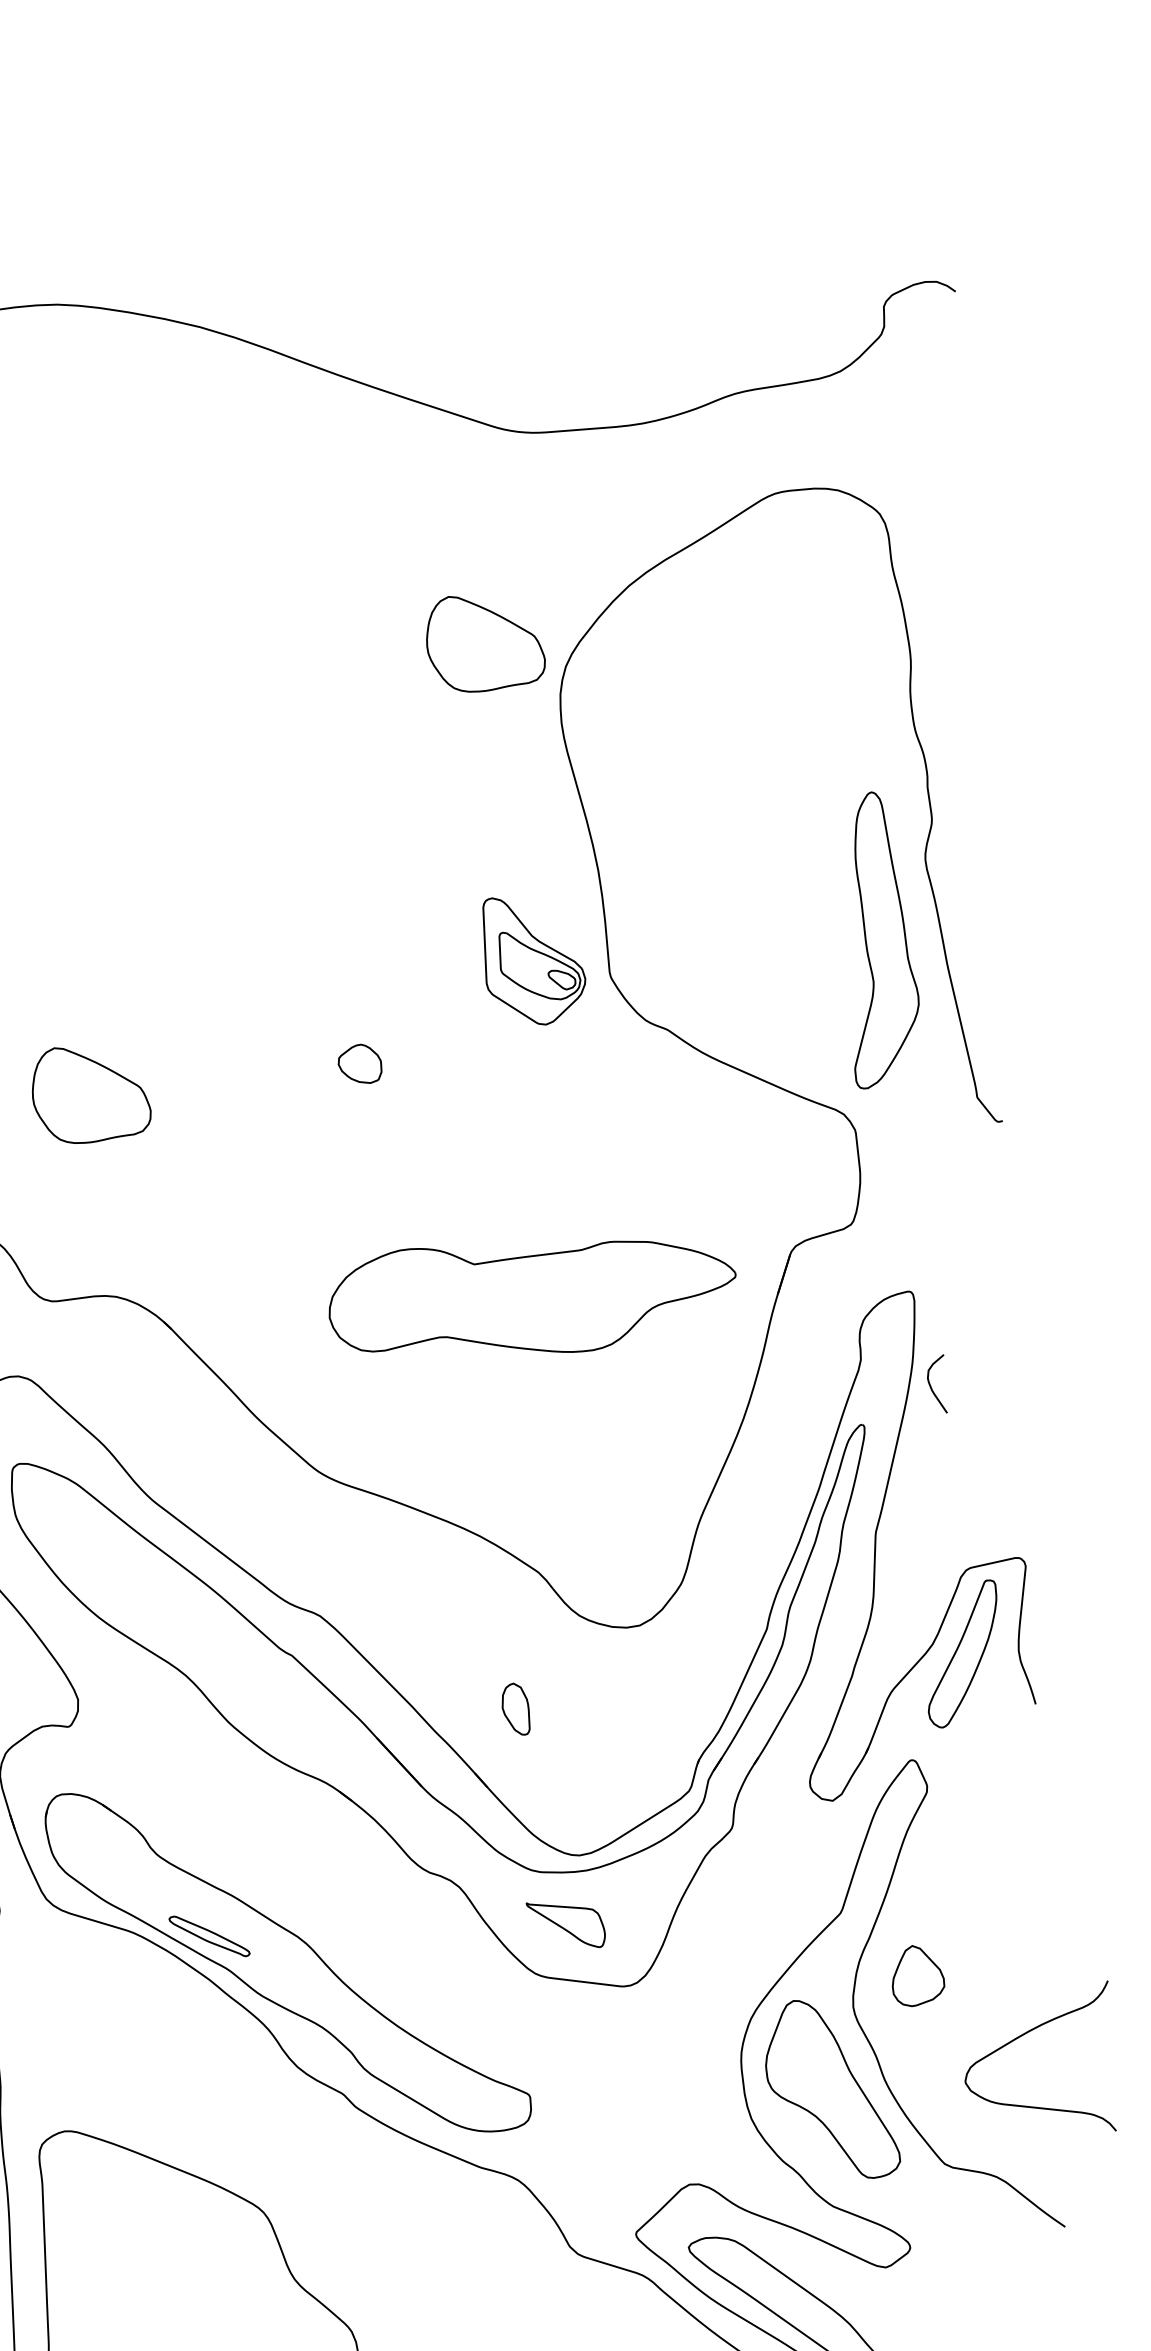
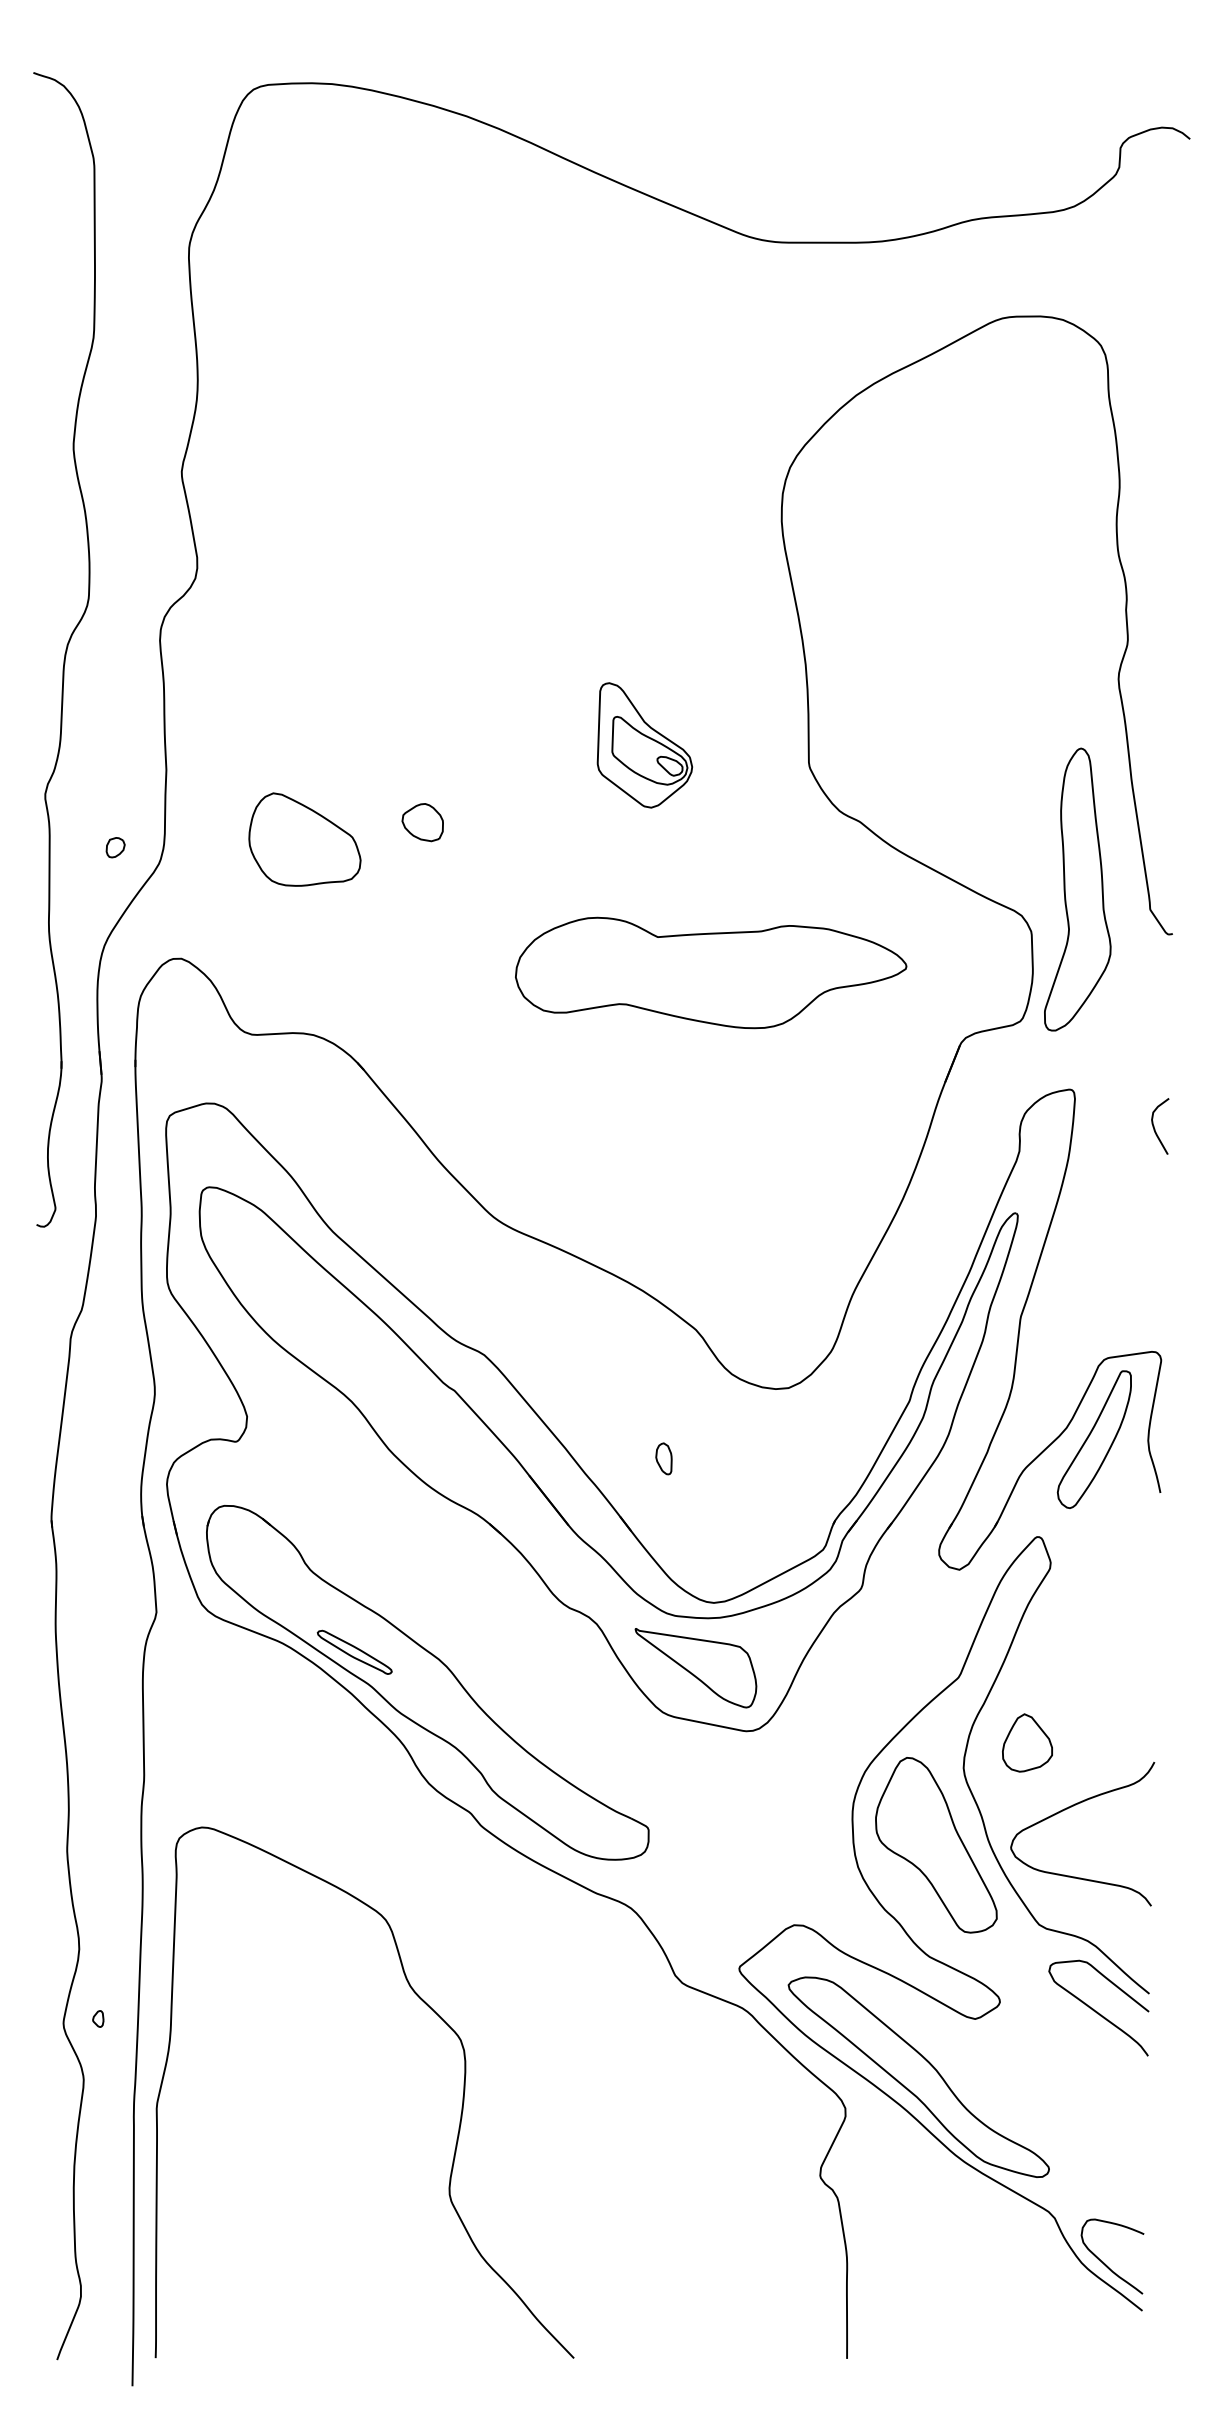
part: (484, 642) -> (714, 438), removed
part: (879, 939) -> (1077, 889), moved
part: (533, 960) -> (644, 745), moved
part: (359, 1064) -> (422, 822), moved
part: (533, 1296) -> (711, 972), moved
curve: (932, 1388) -> (1155, 1129), moved
part: (515, 1709) -> (663, 1458), size x0.62
part: (565, 1925) -> (695, 1668), size x1.67
curve: (1023, 2036) -> (1069, 1808), moved
curve: (1012, 2249) -> (1097, 2011), added

